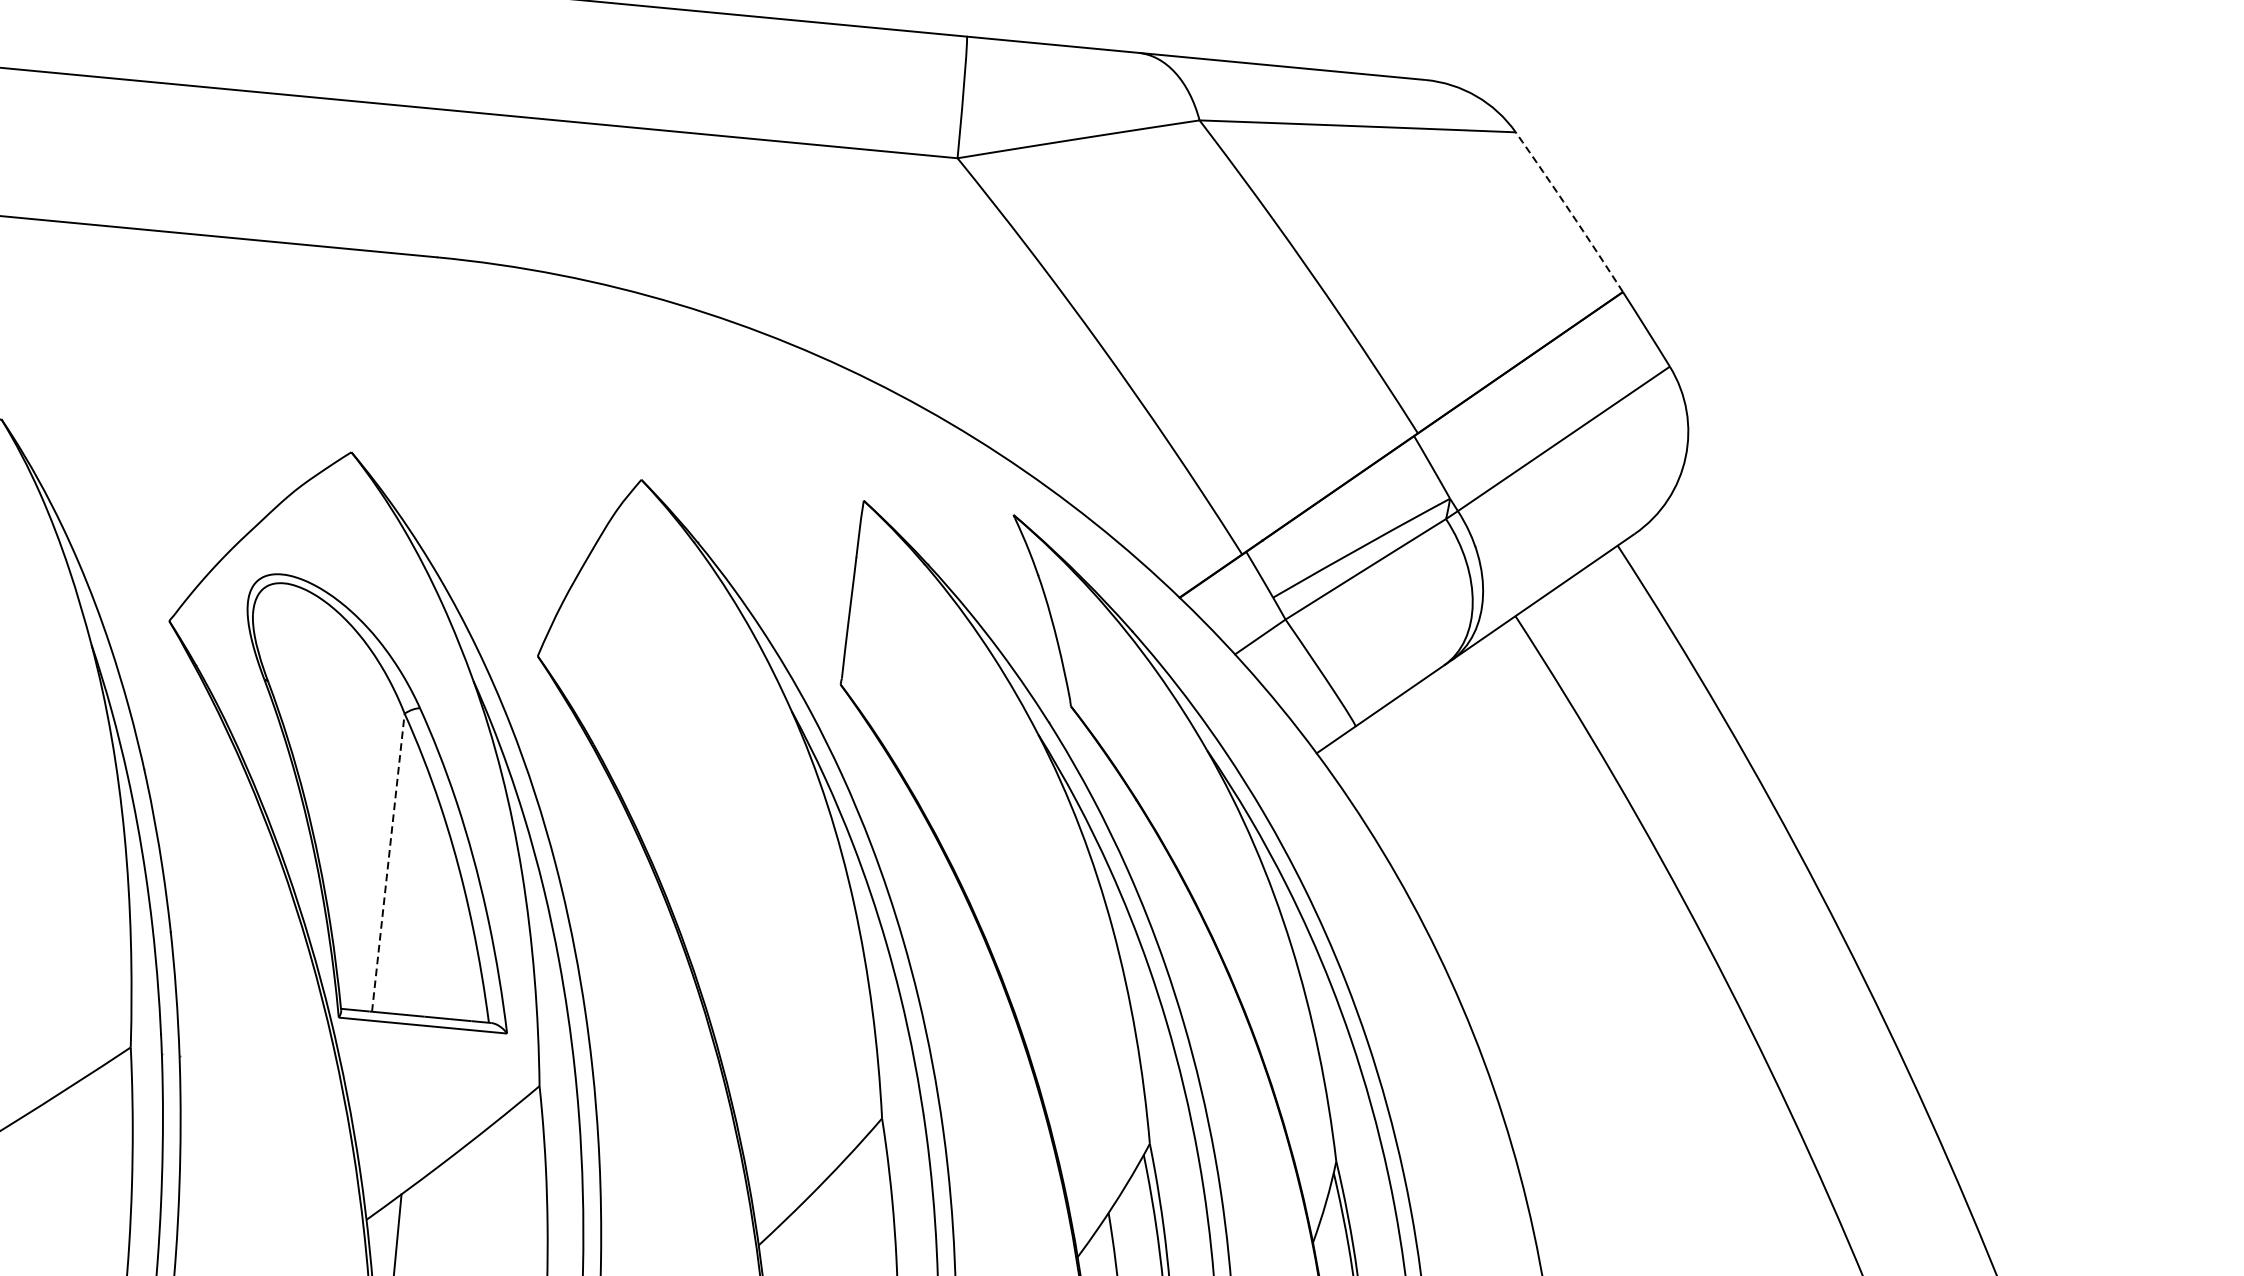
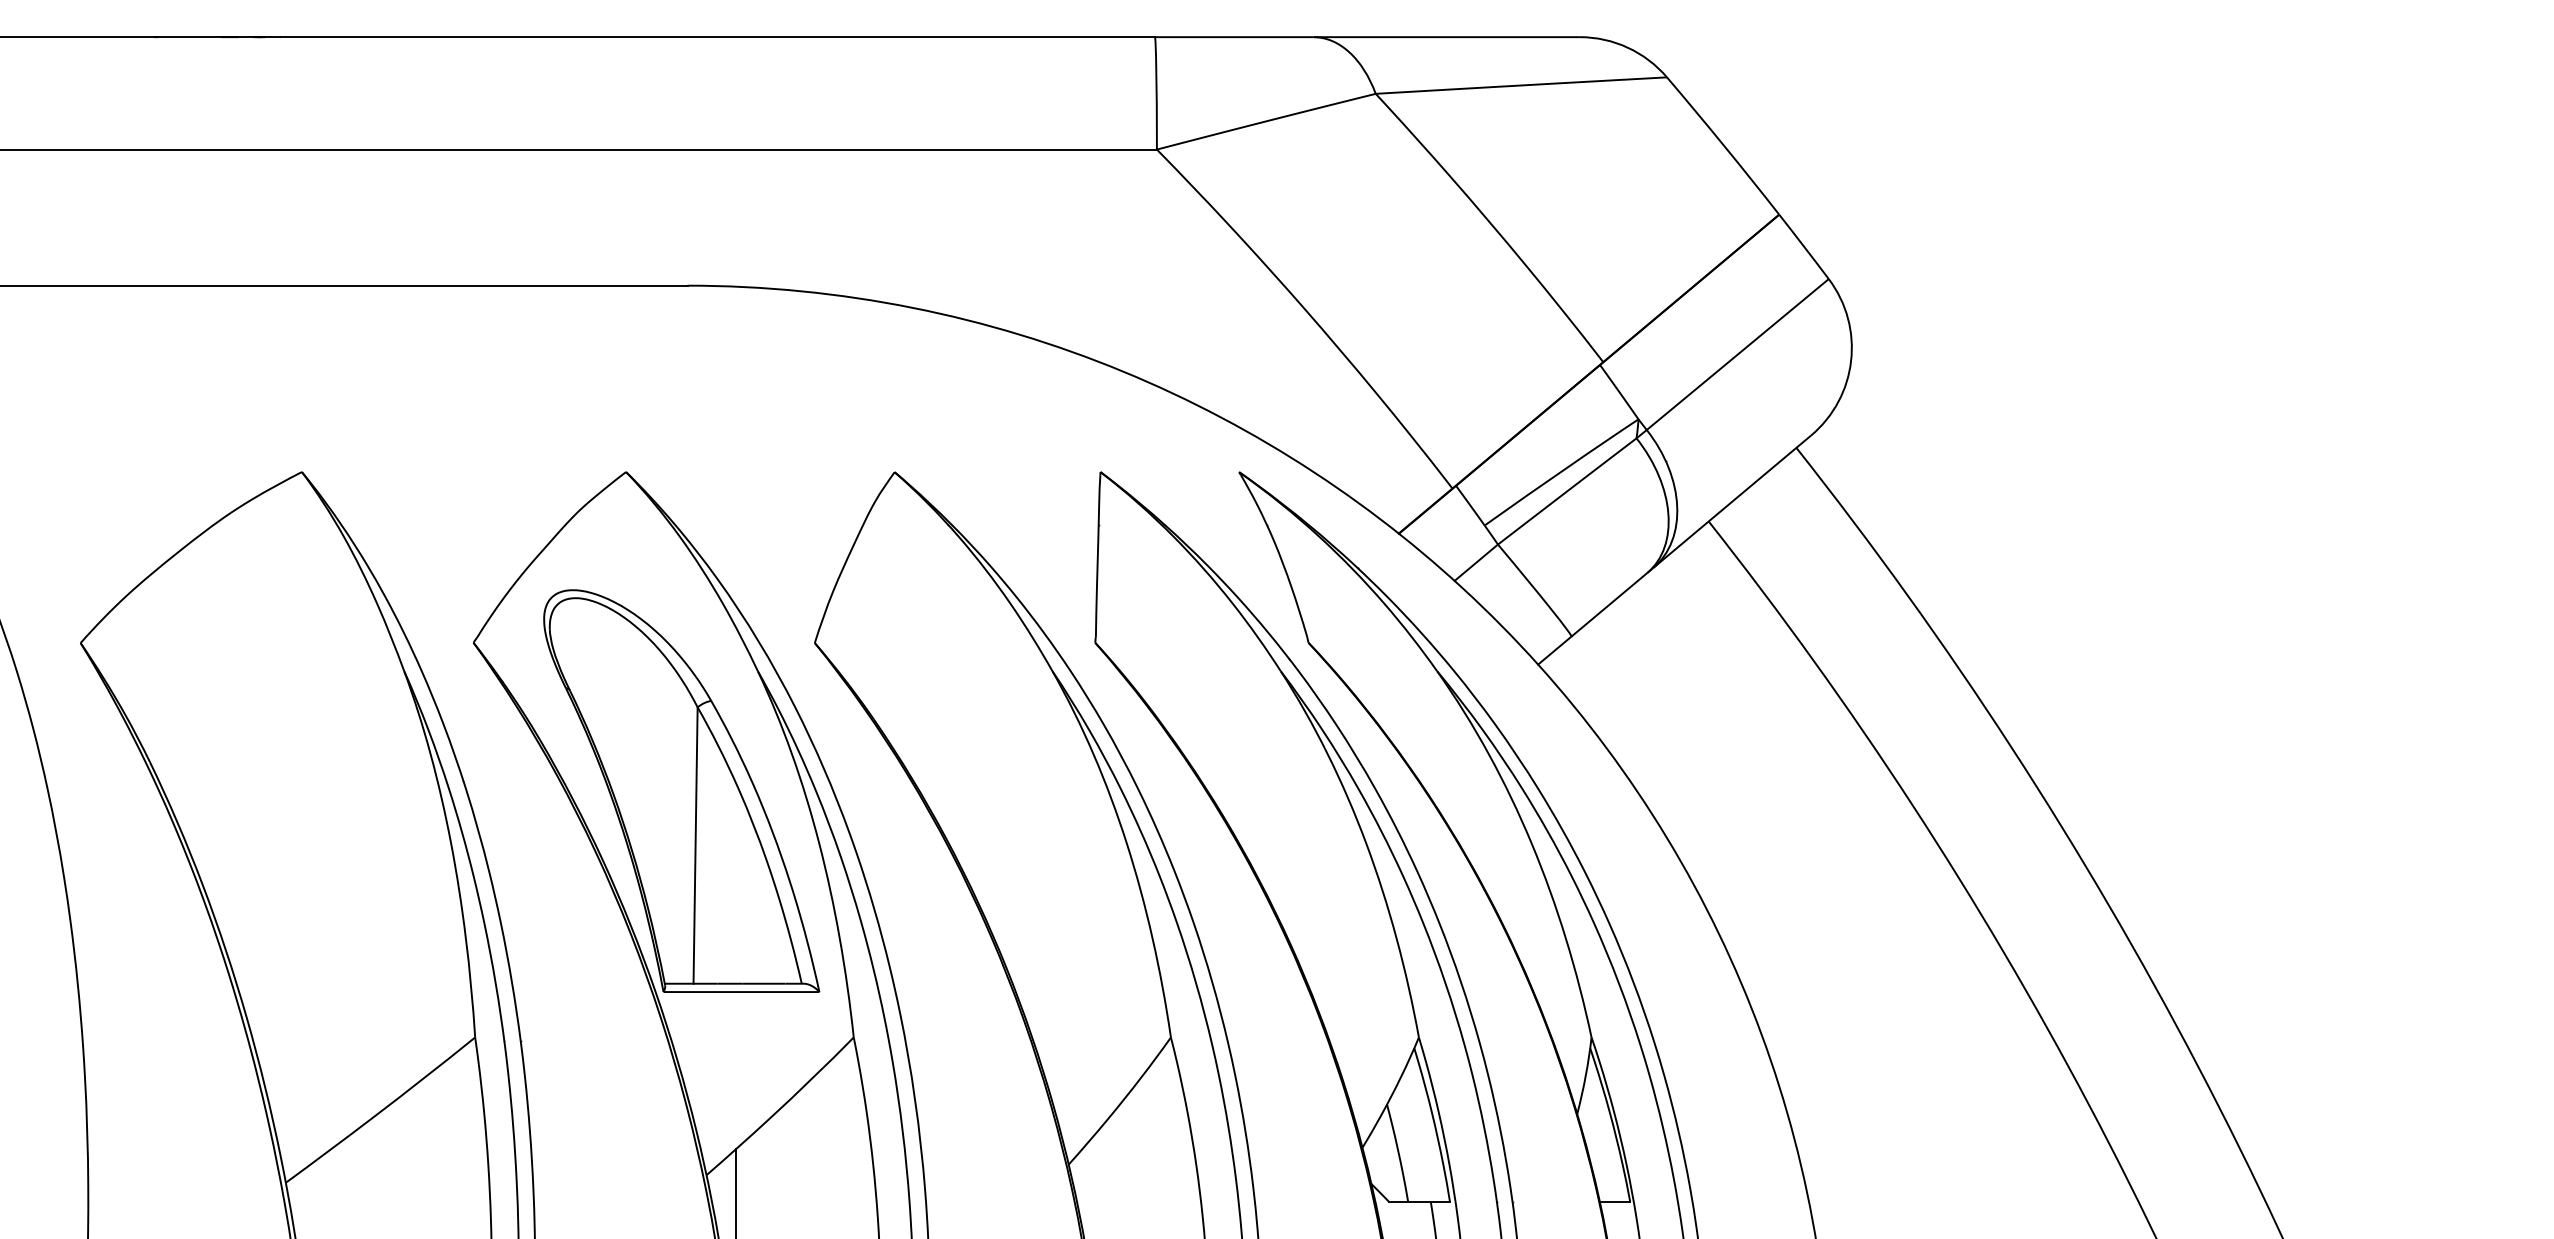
arc: (1569, 211) -> (1723, 145), dashed -> solid
line: (388, 862) -> (695, 845), dashed -> solid

